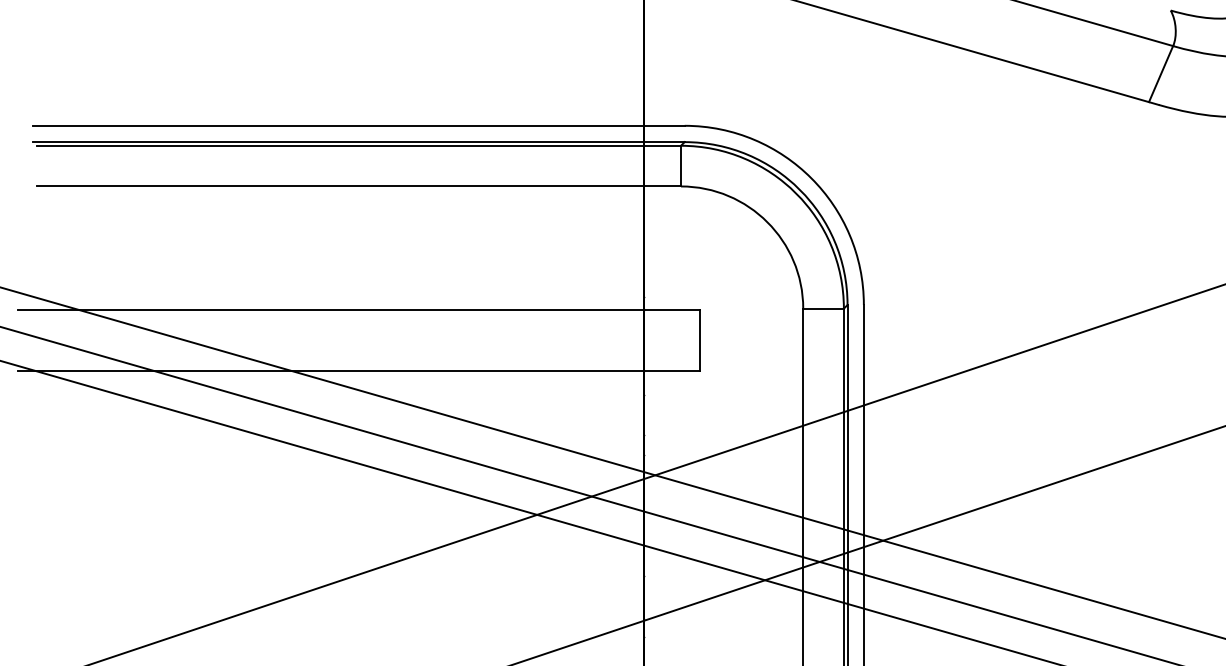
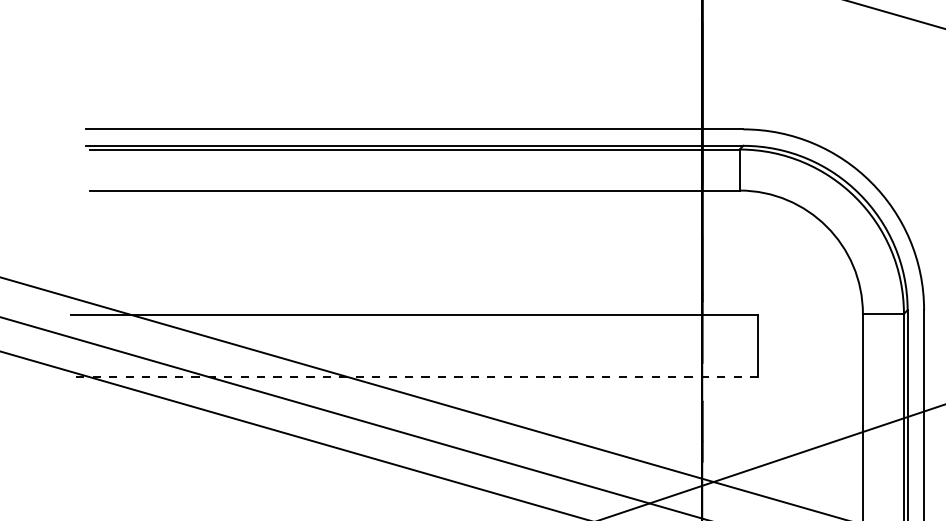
line: (358, 371) -> (414, 377), solid -> dashed

